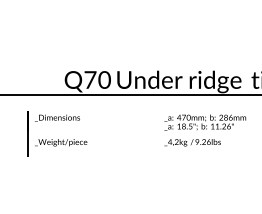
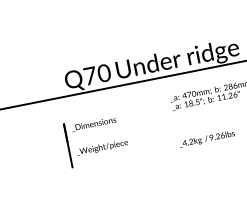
part: (58, 139) -> (98, 145), moved
text: (192, 142) -> (206, 139), moved

